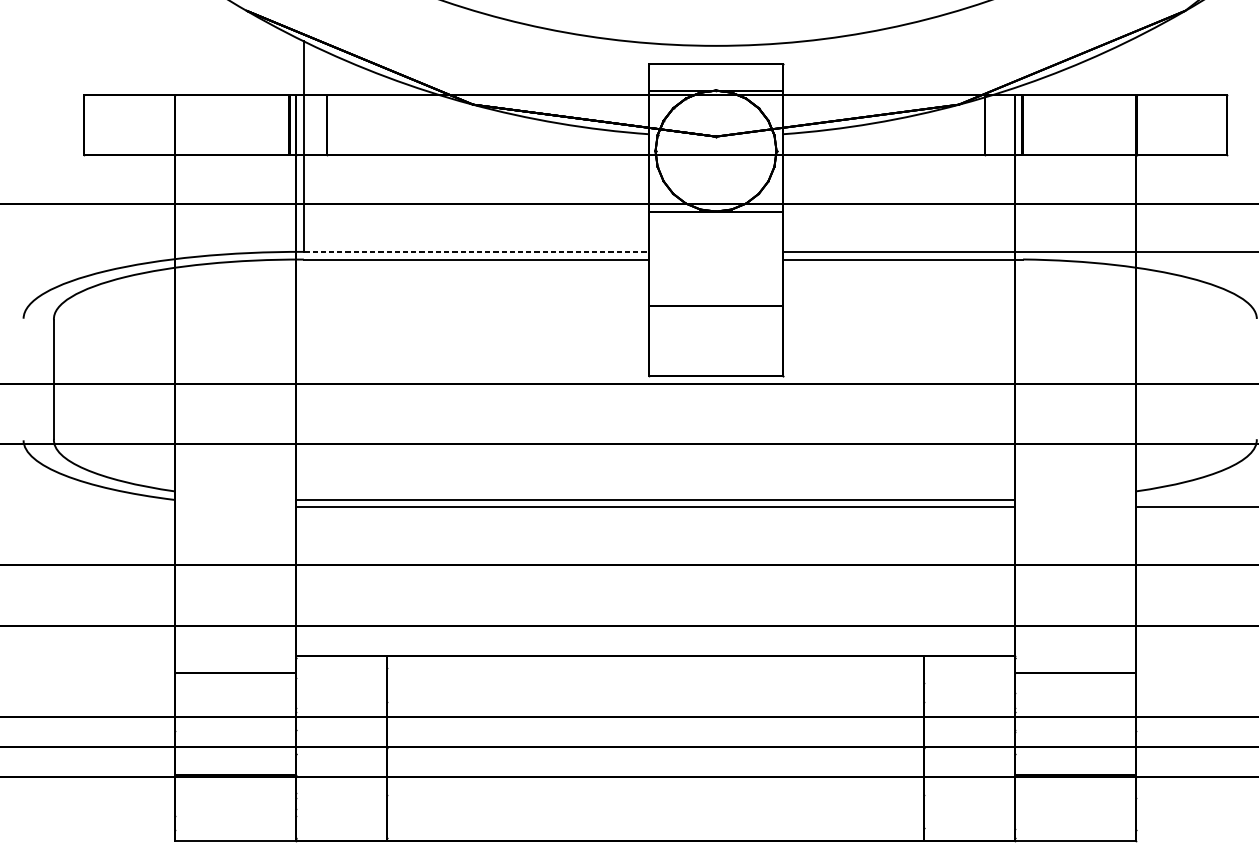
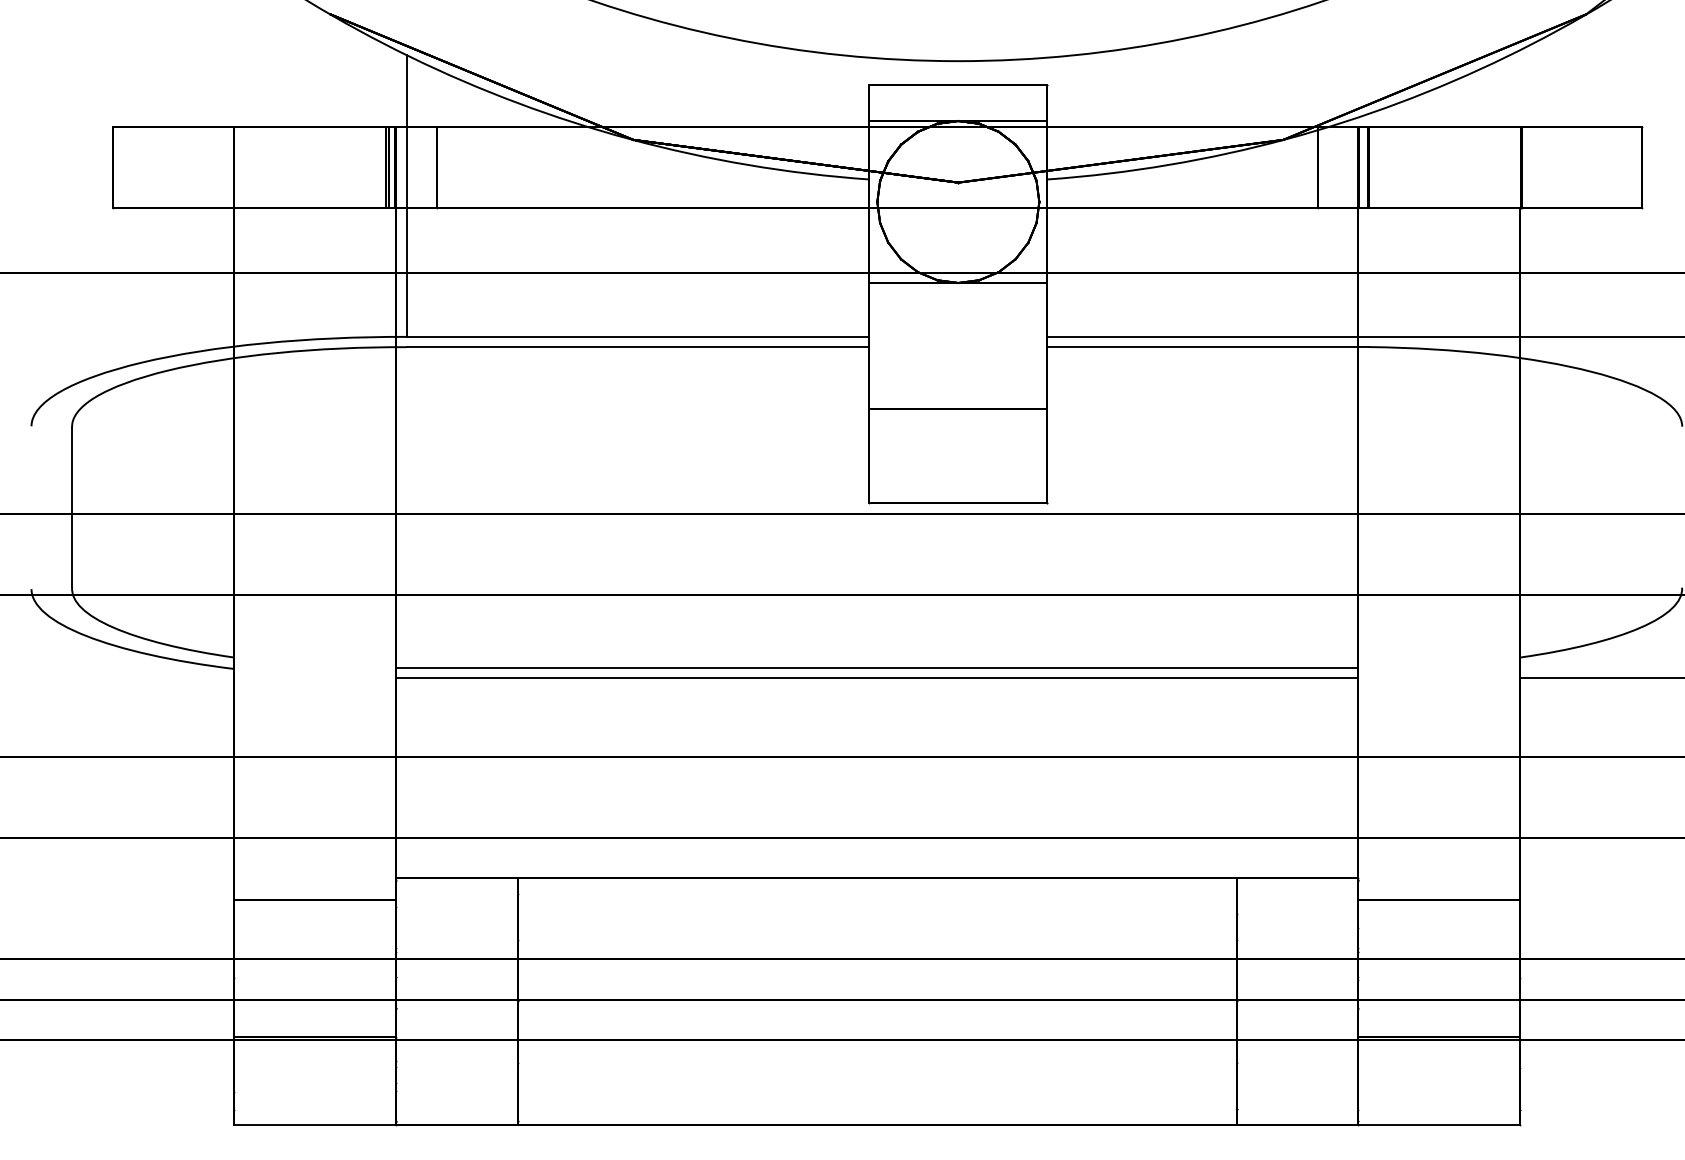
line: (477, 252) -> (638, 337), dashed -> solid

